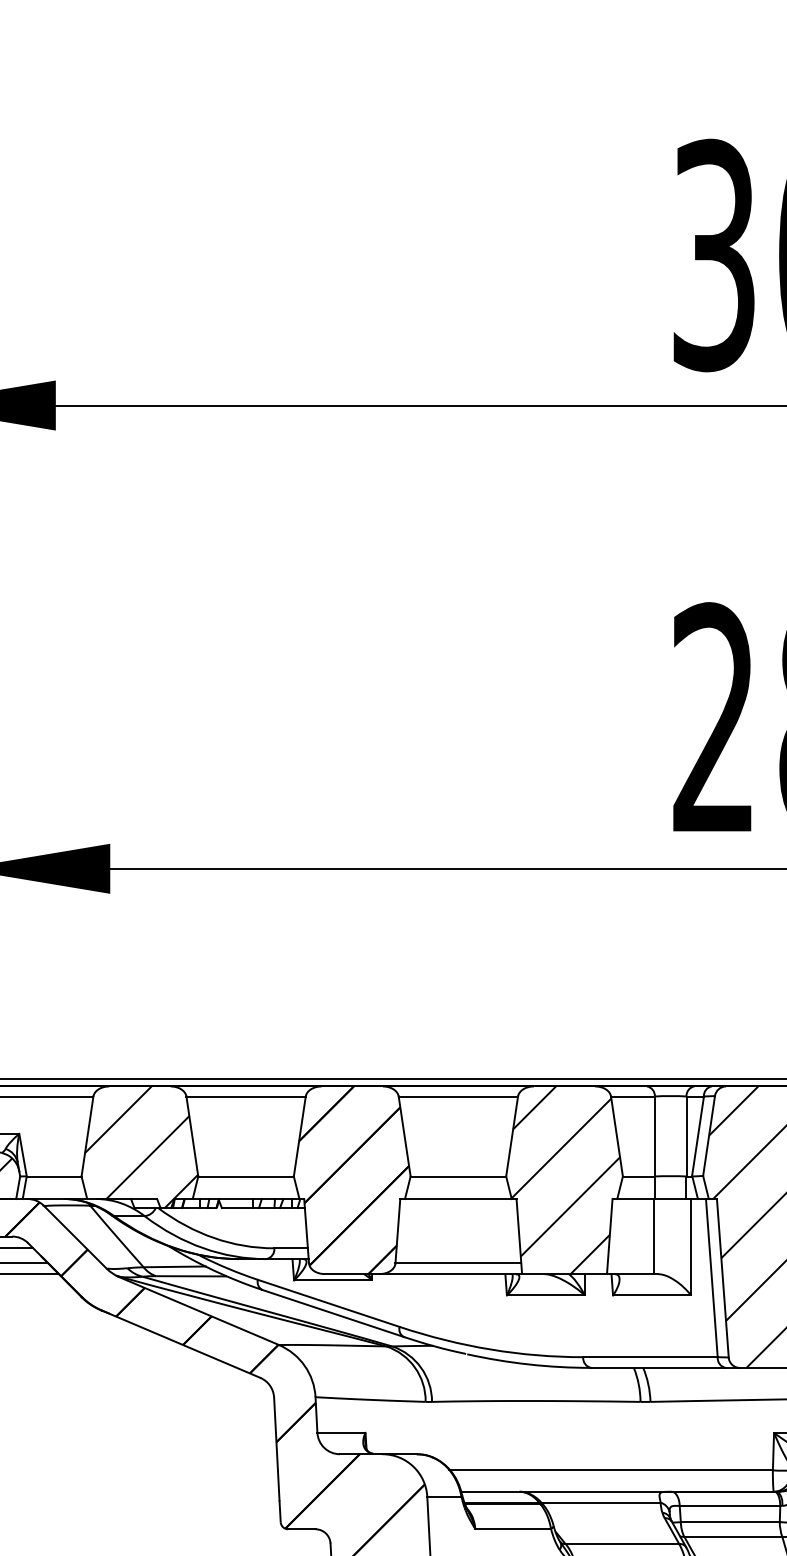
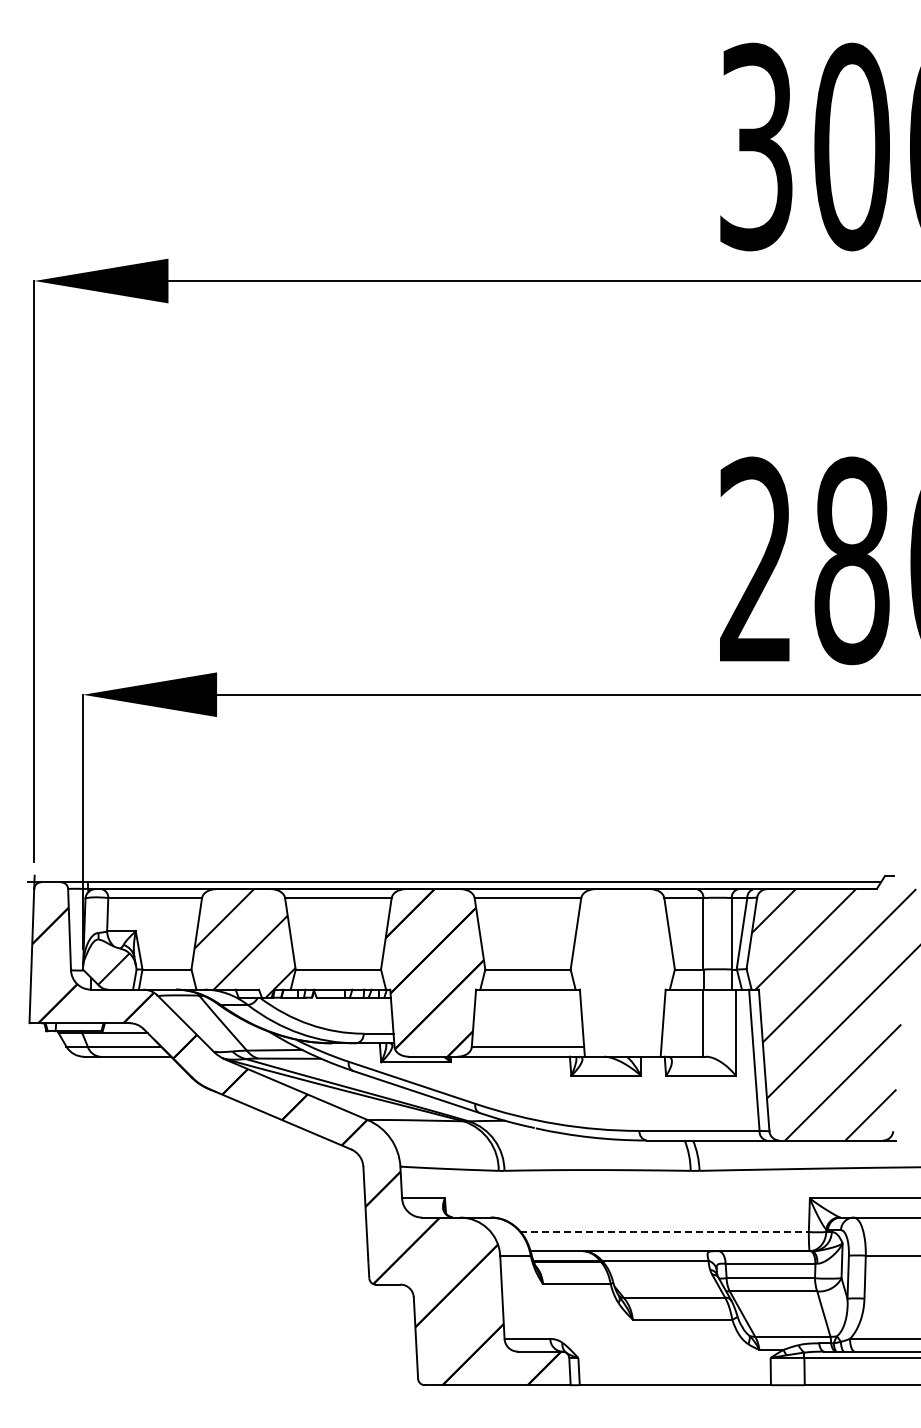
hatch: (565, 1179) -> (623, 972), removed
line: (611, 1470) -> (664, 1232), solid -> dashed

